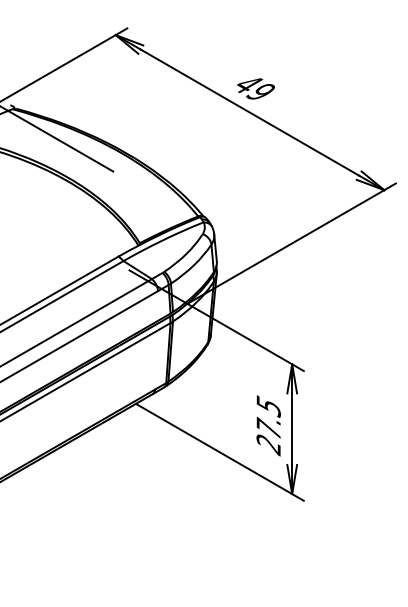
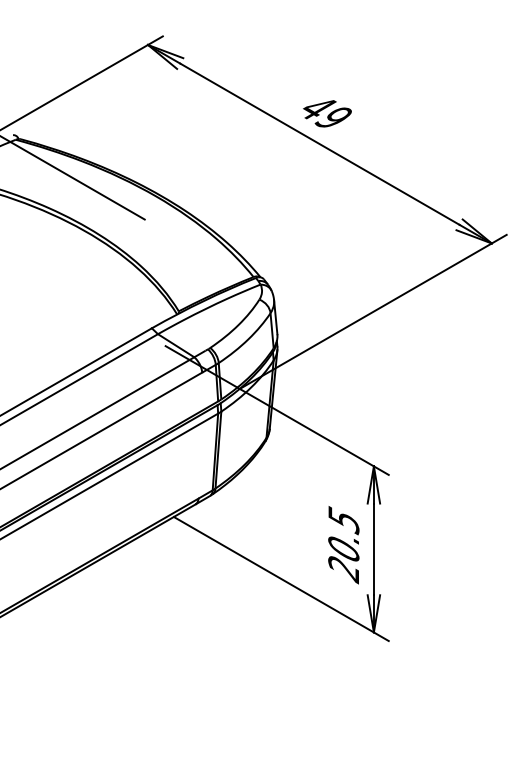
text: (268, 427) -> (343, 547), 27.5 -> 20.5

